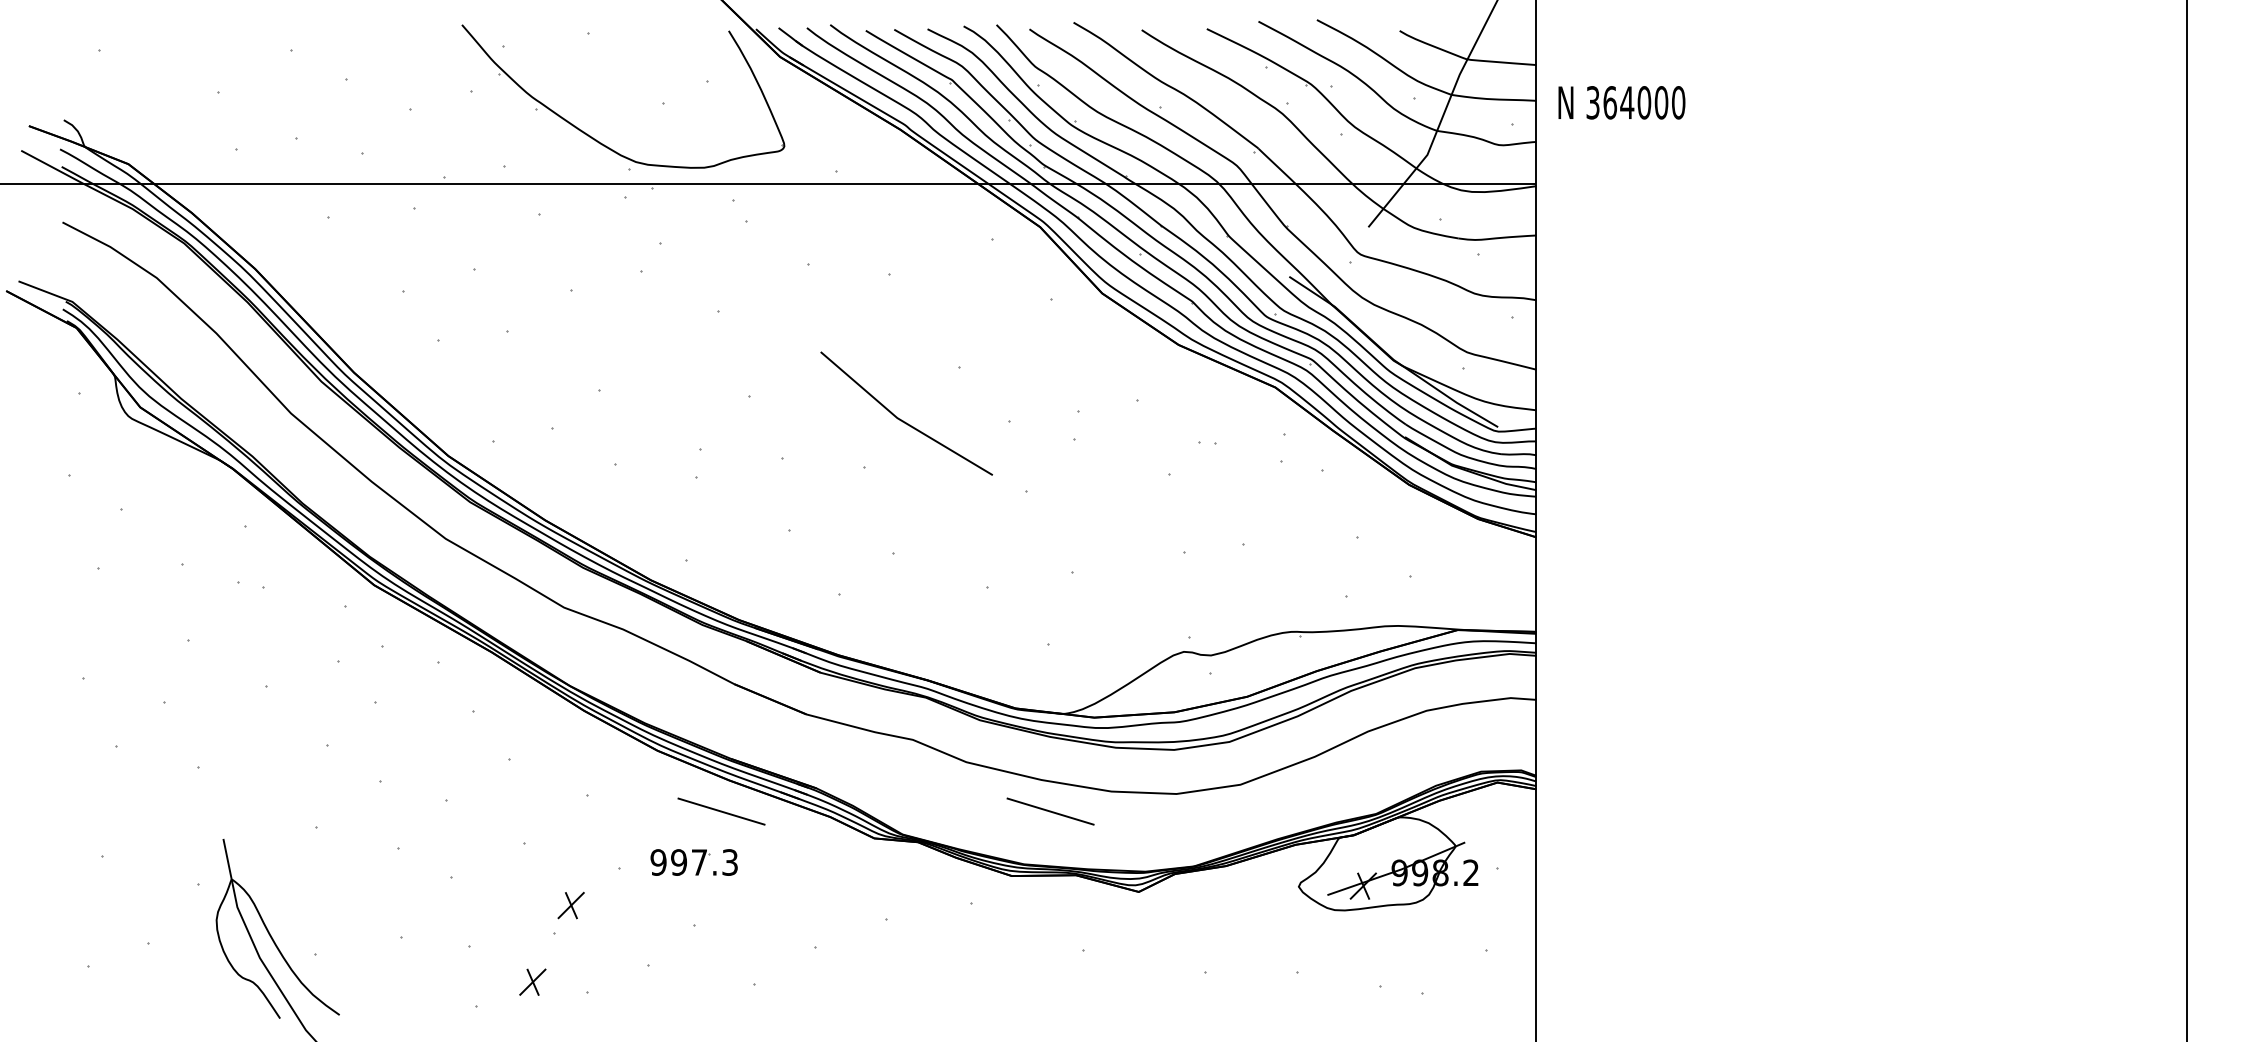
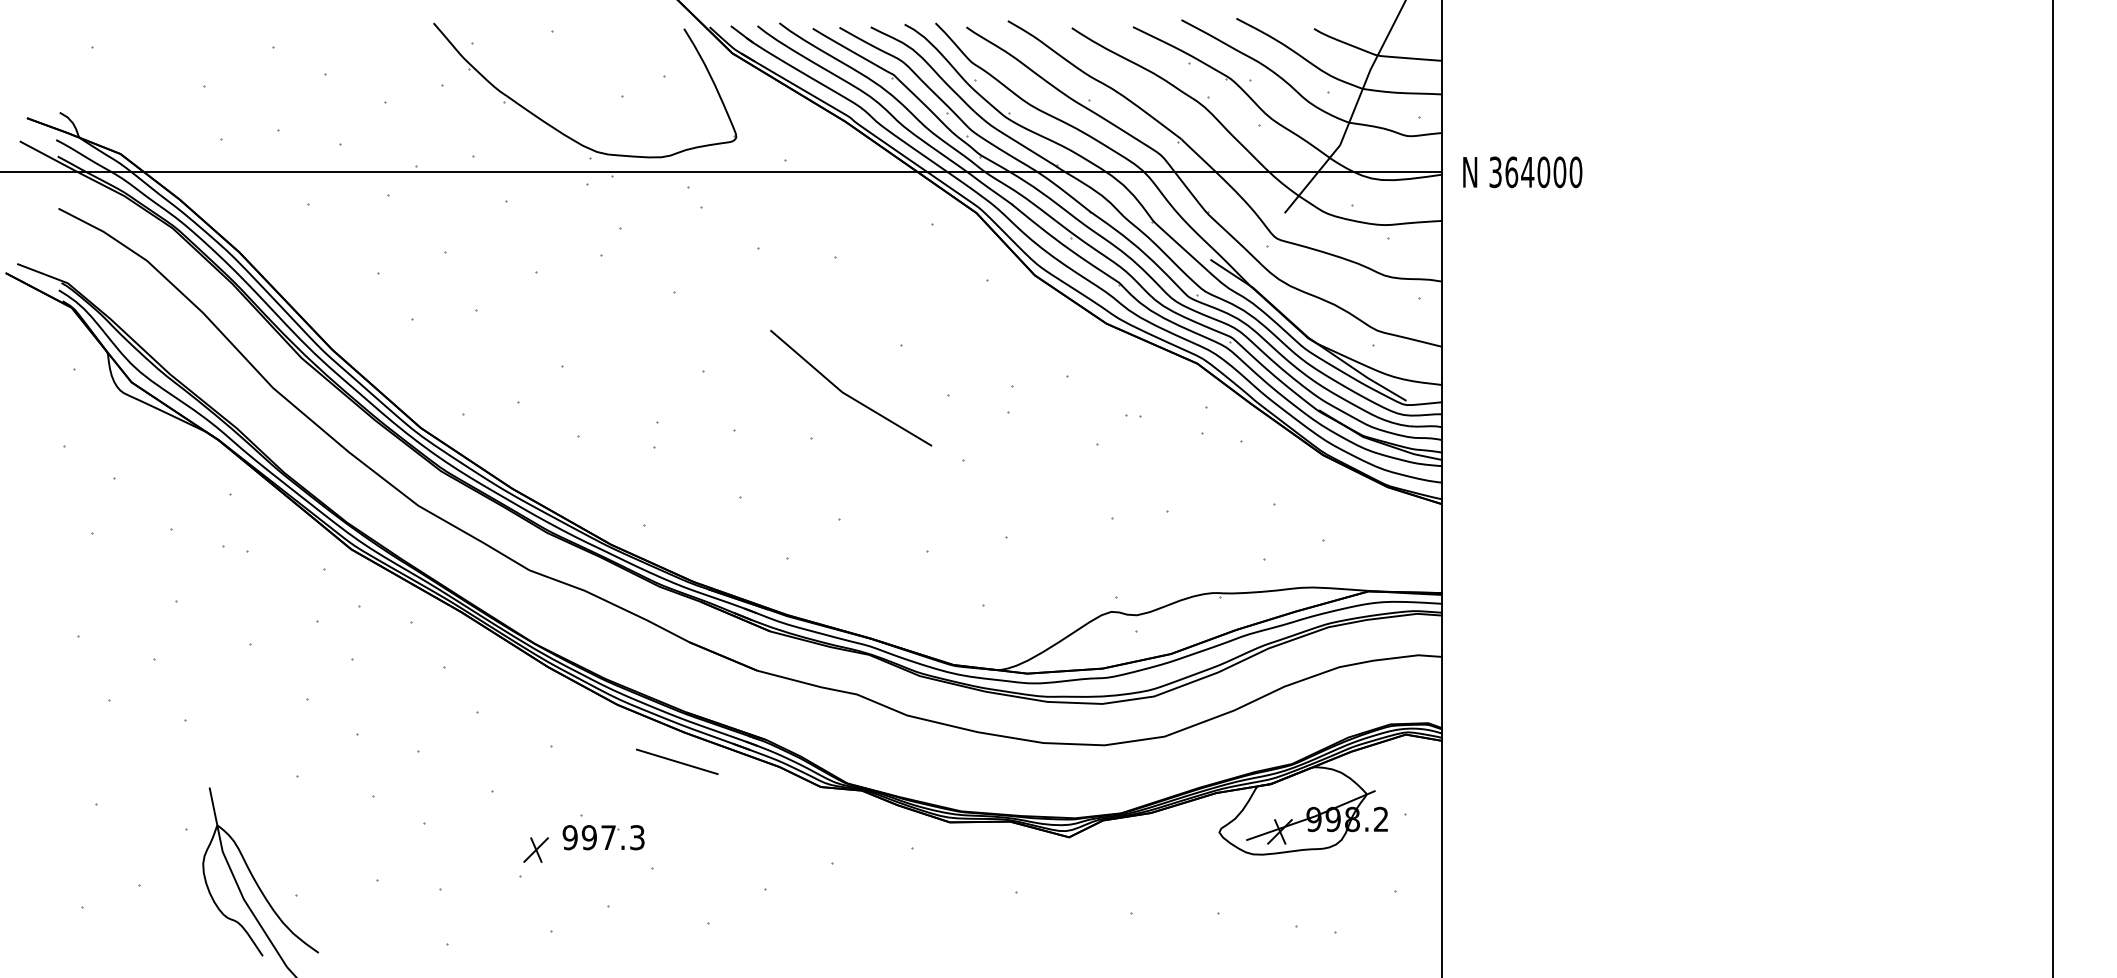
text: (1621, 102) -> (1522, 172), moved
line: (1050, 811) -> (986, 761), removed
part: (694, 862) -> (603, 837), moved
part: (532, 981) -> (499, 921), removed

